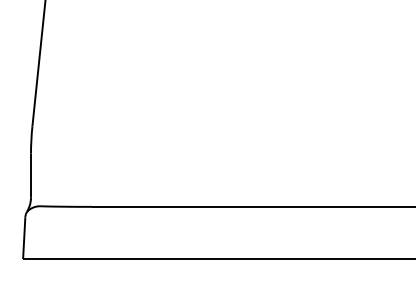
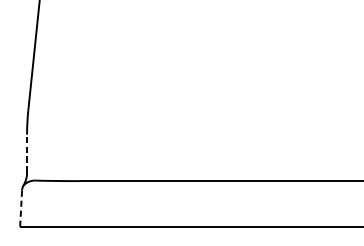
line: (31, 175) -> (27, 153), solid -> dashed
line: (24, 238) -> (21, 208), solid -> dashed

